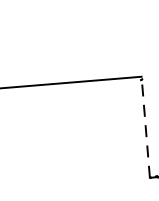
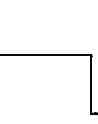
line: (145, 127) -> (91, 84), dashed -> solid

